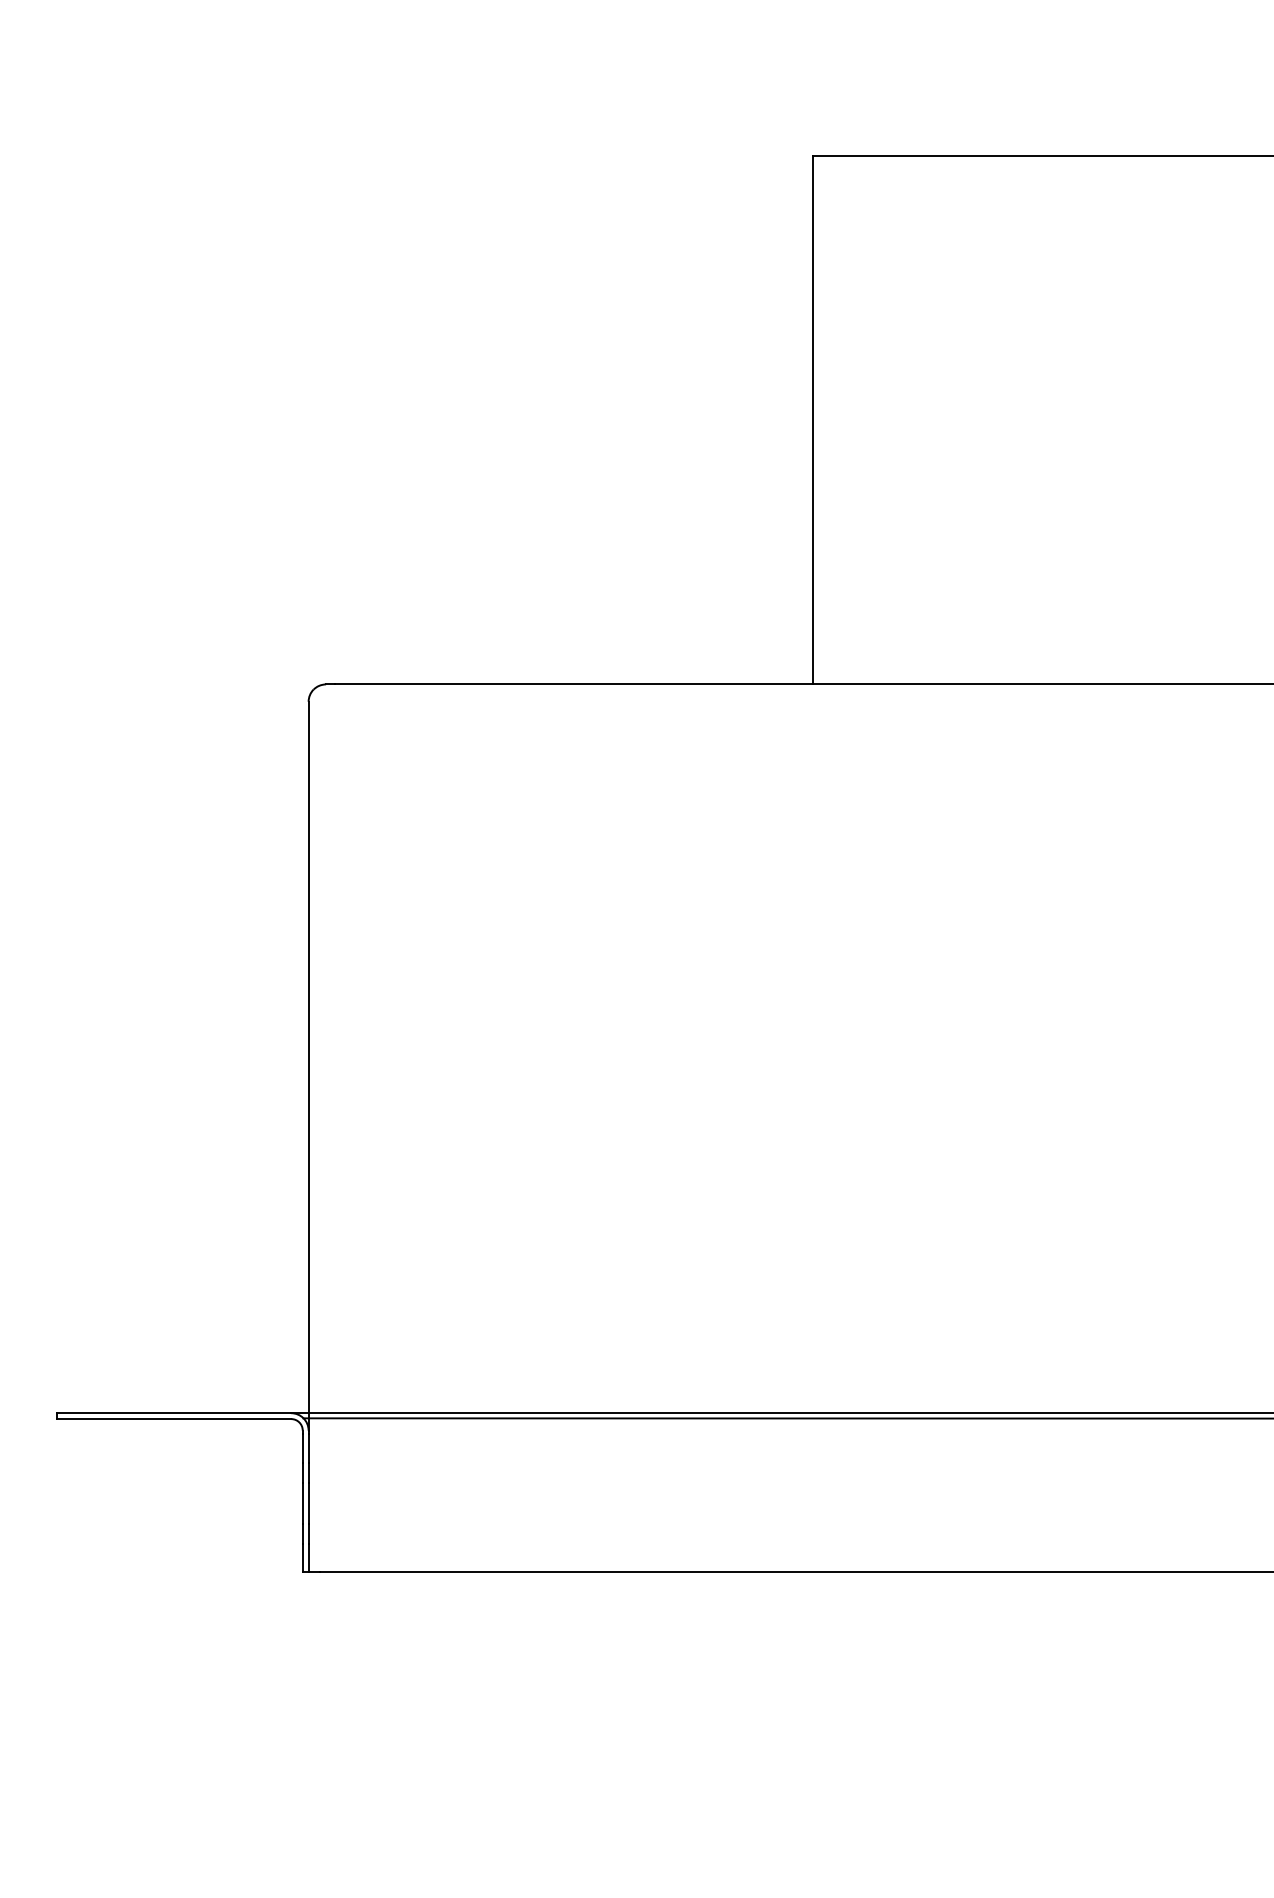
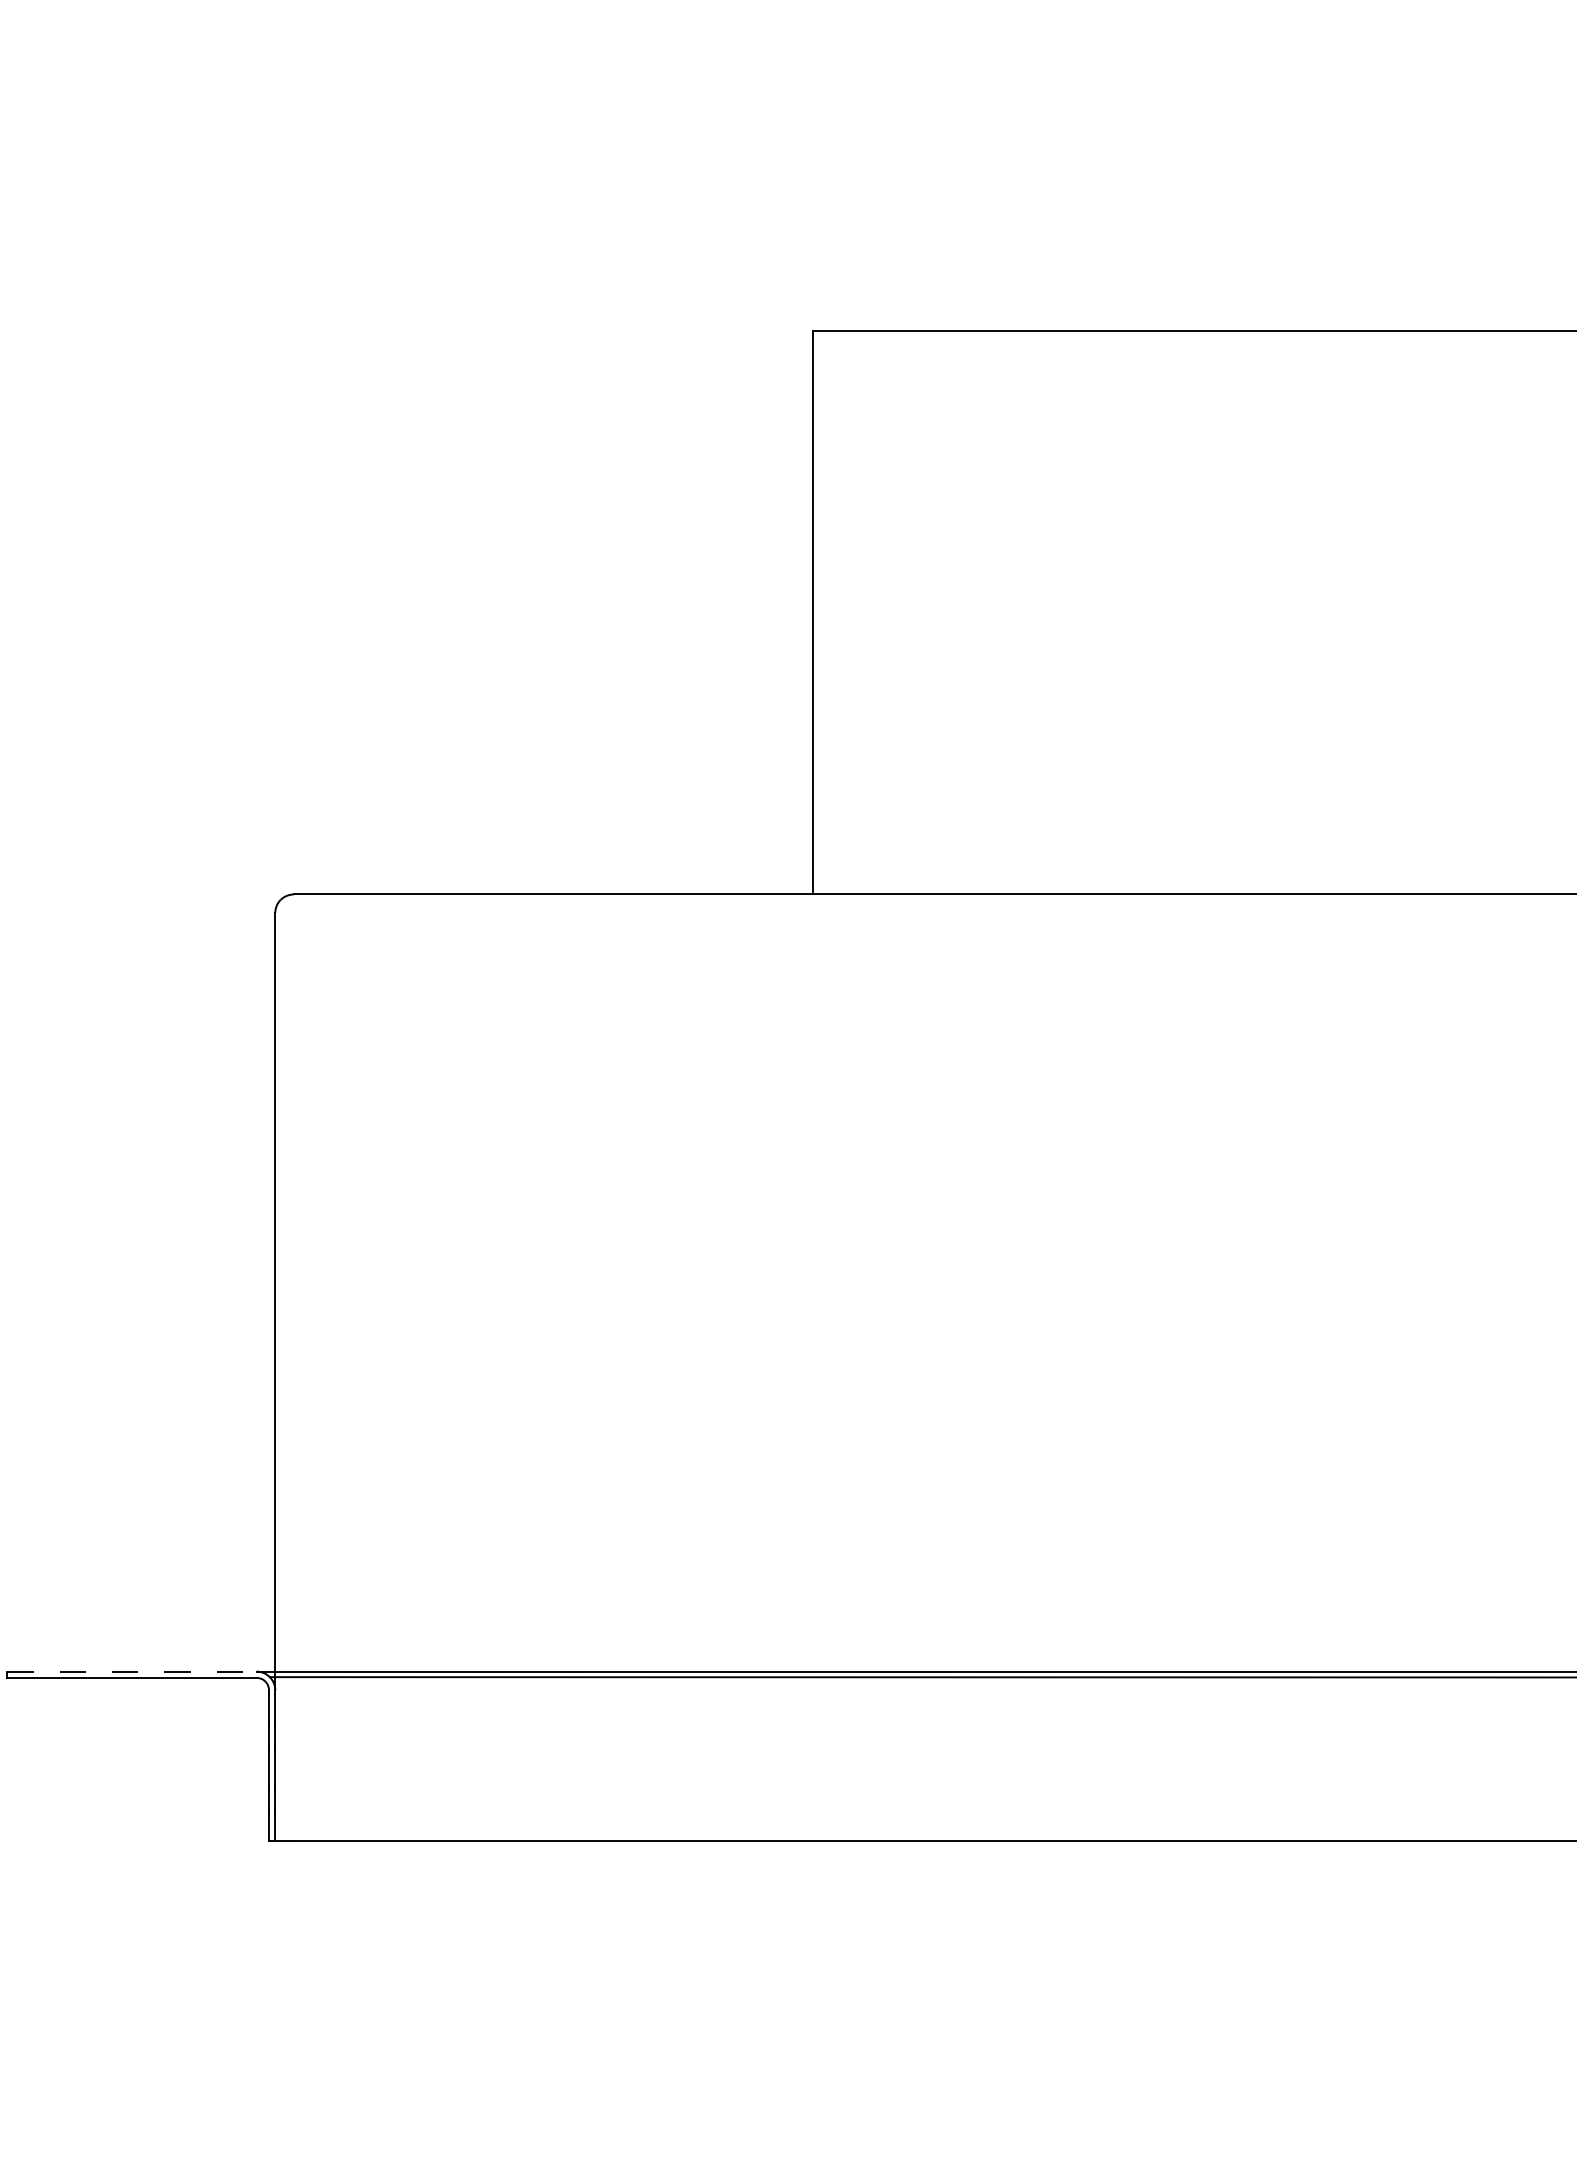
line: (174, 1413) -> (132, 1671), solid -> dashed

